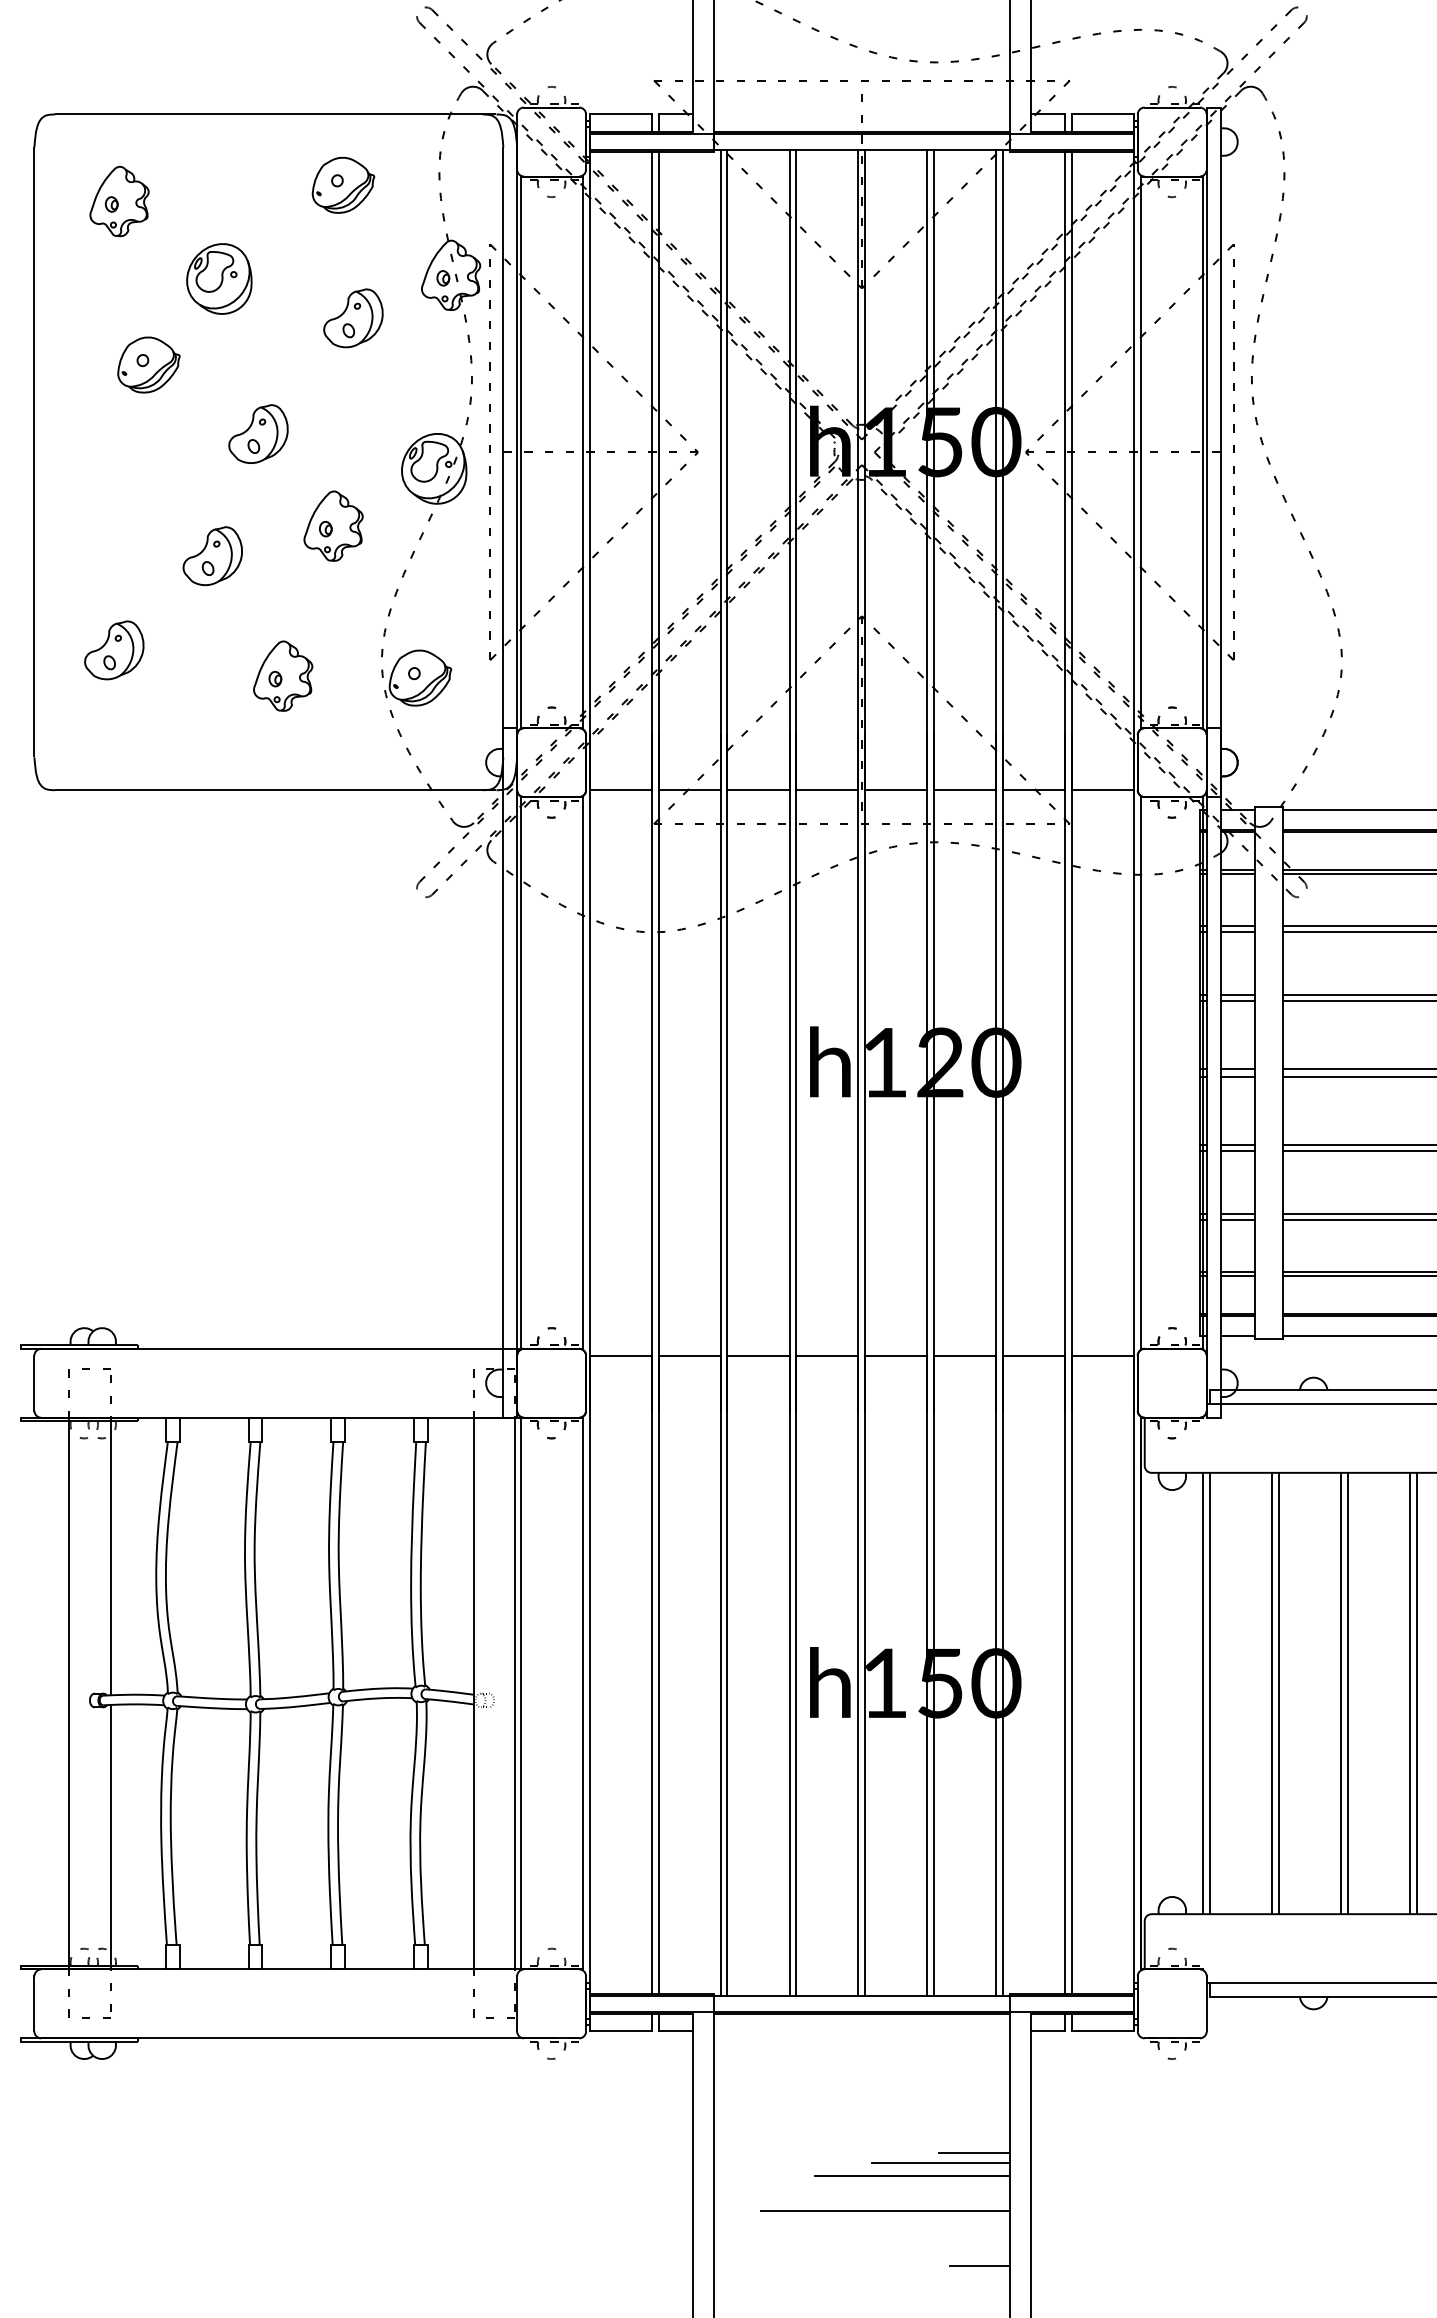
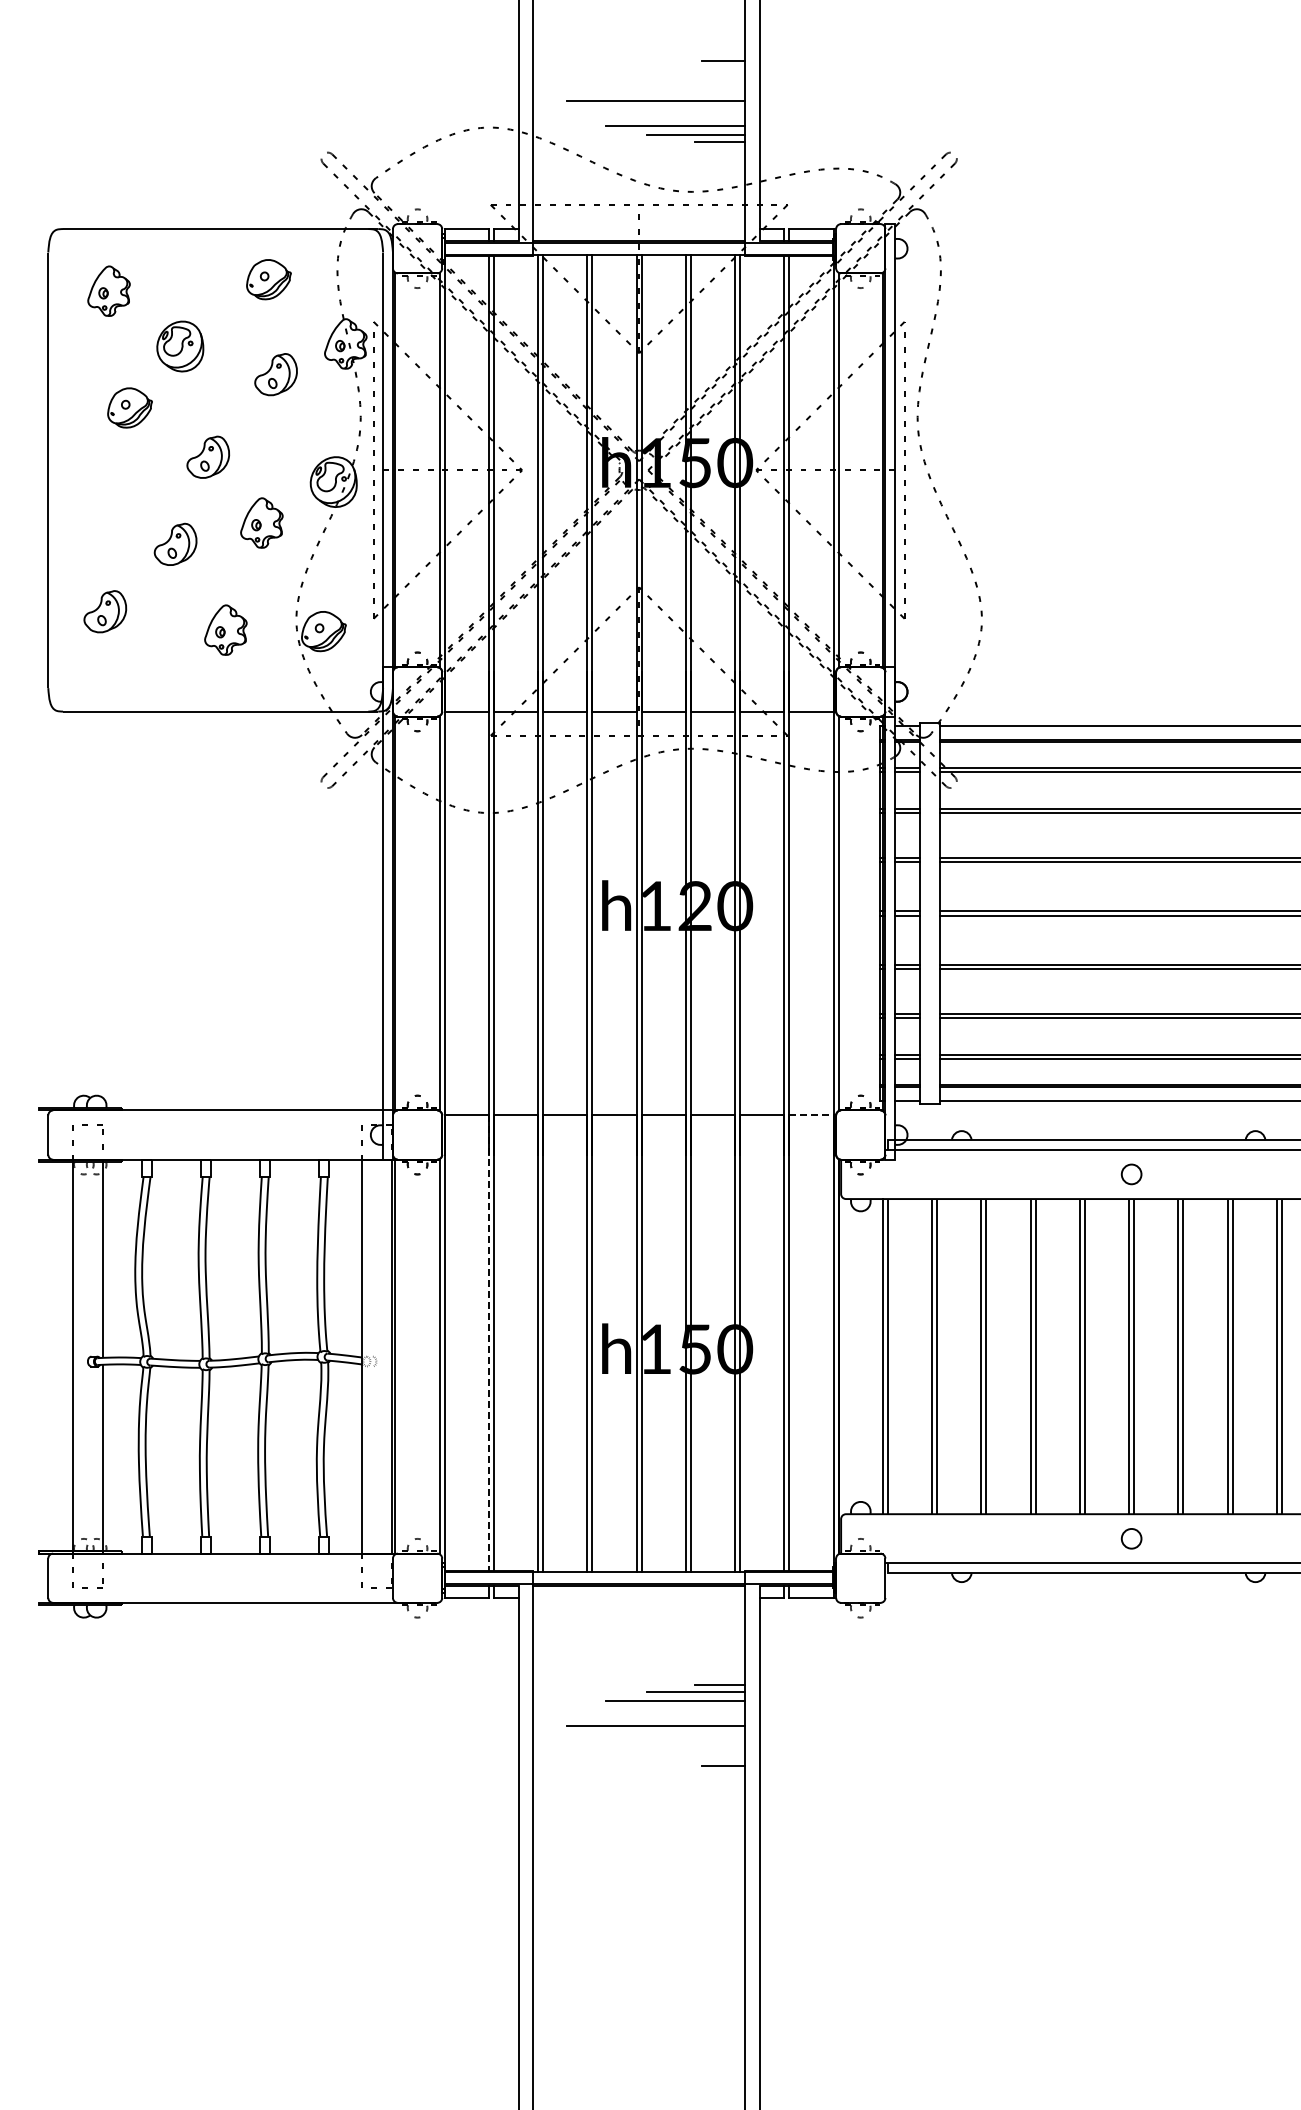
line: (1104, 1355) -> (812, 1115), solid -> dashed
line: (652, 1675) -> (489, 1343), solid -> dashed

